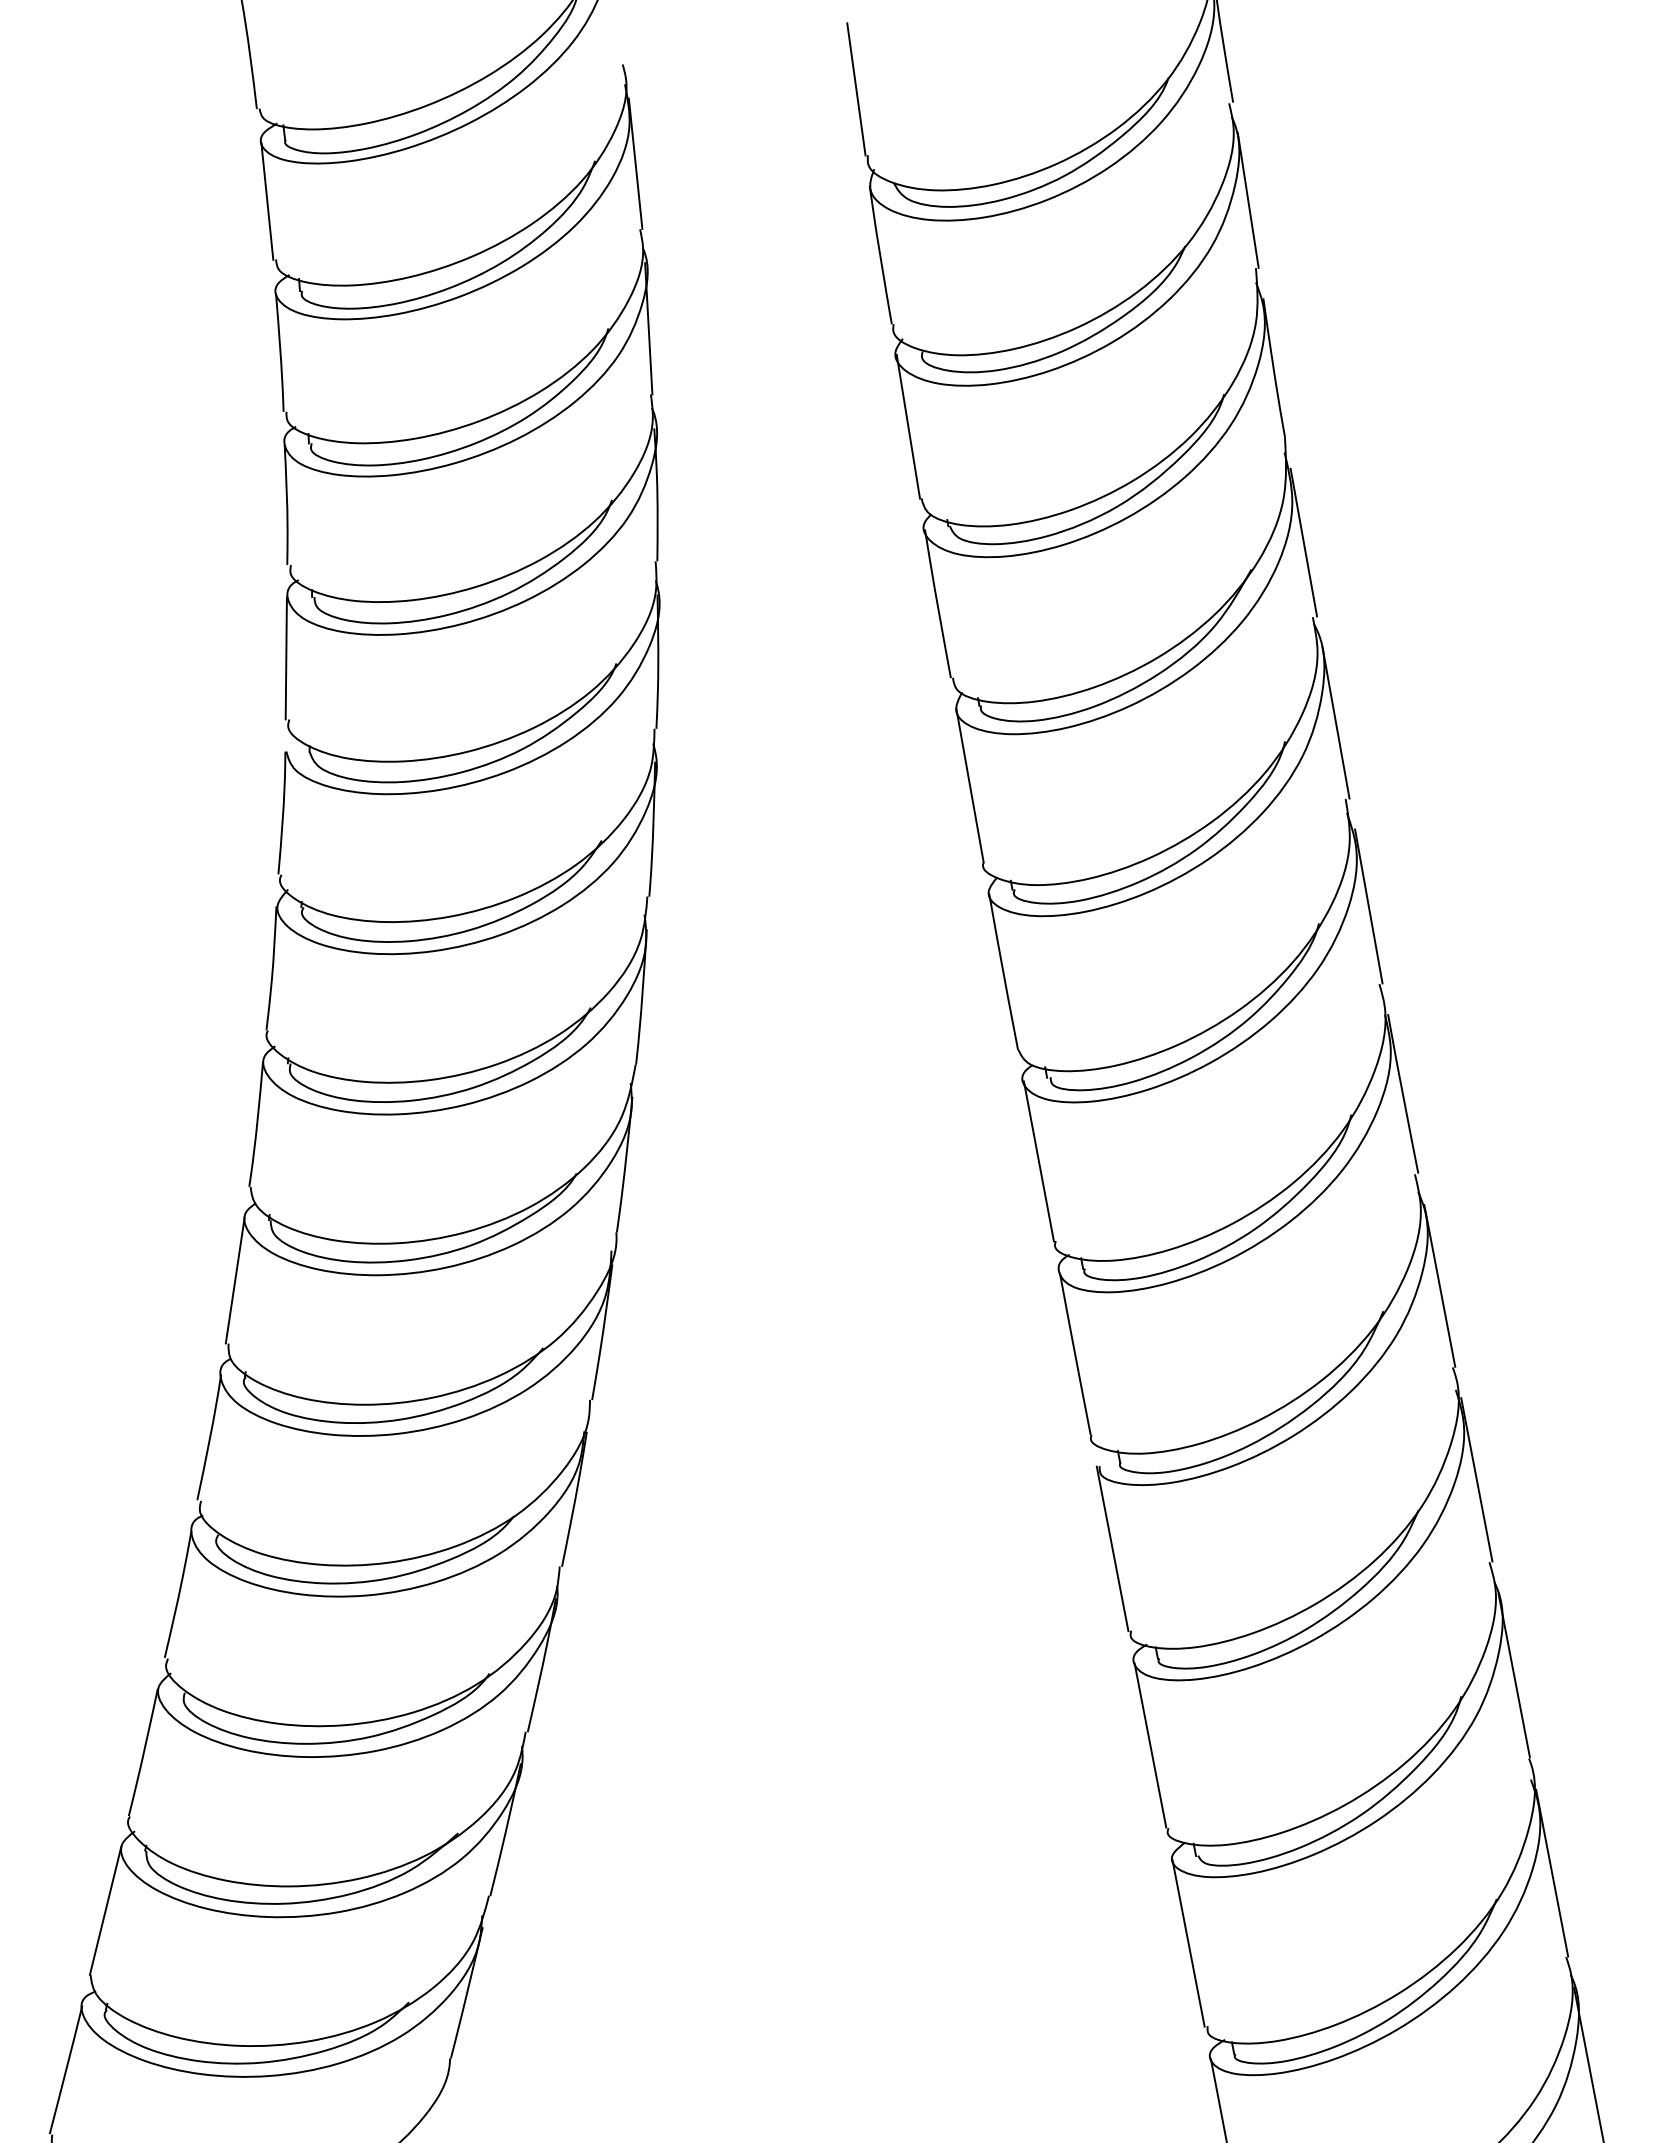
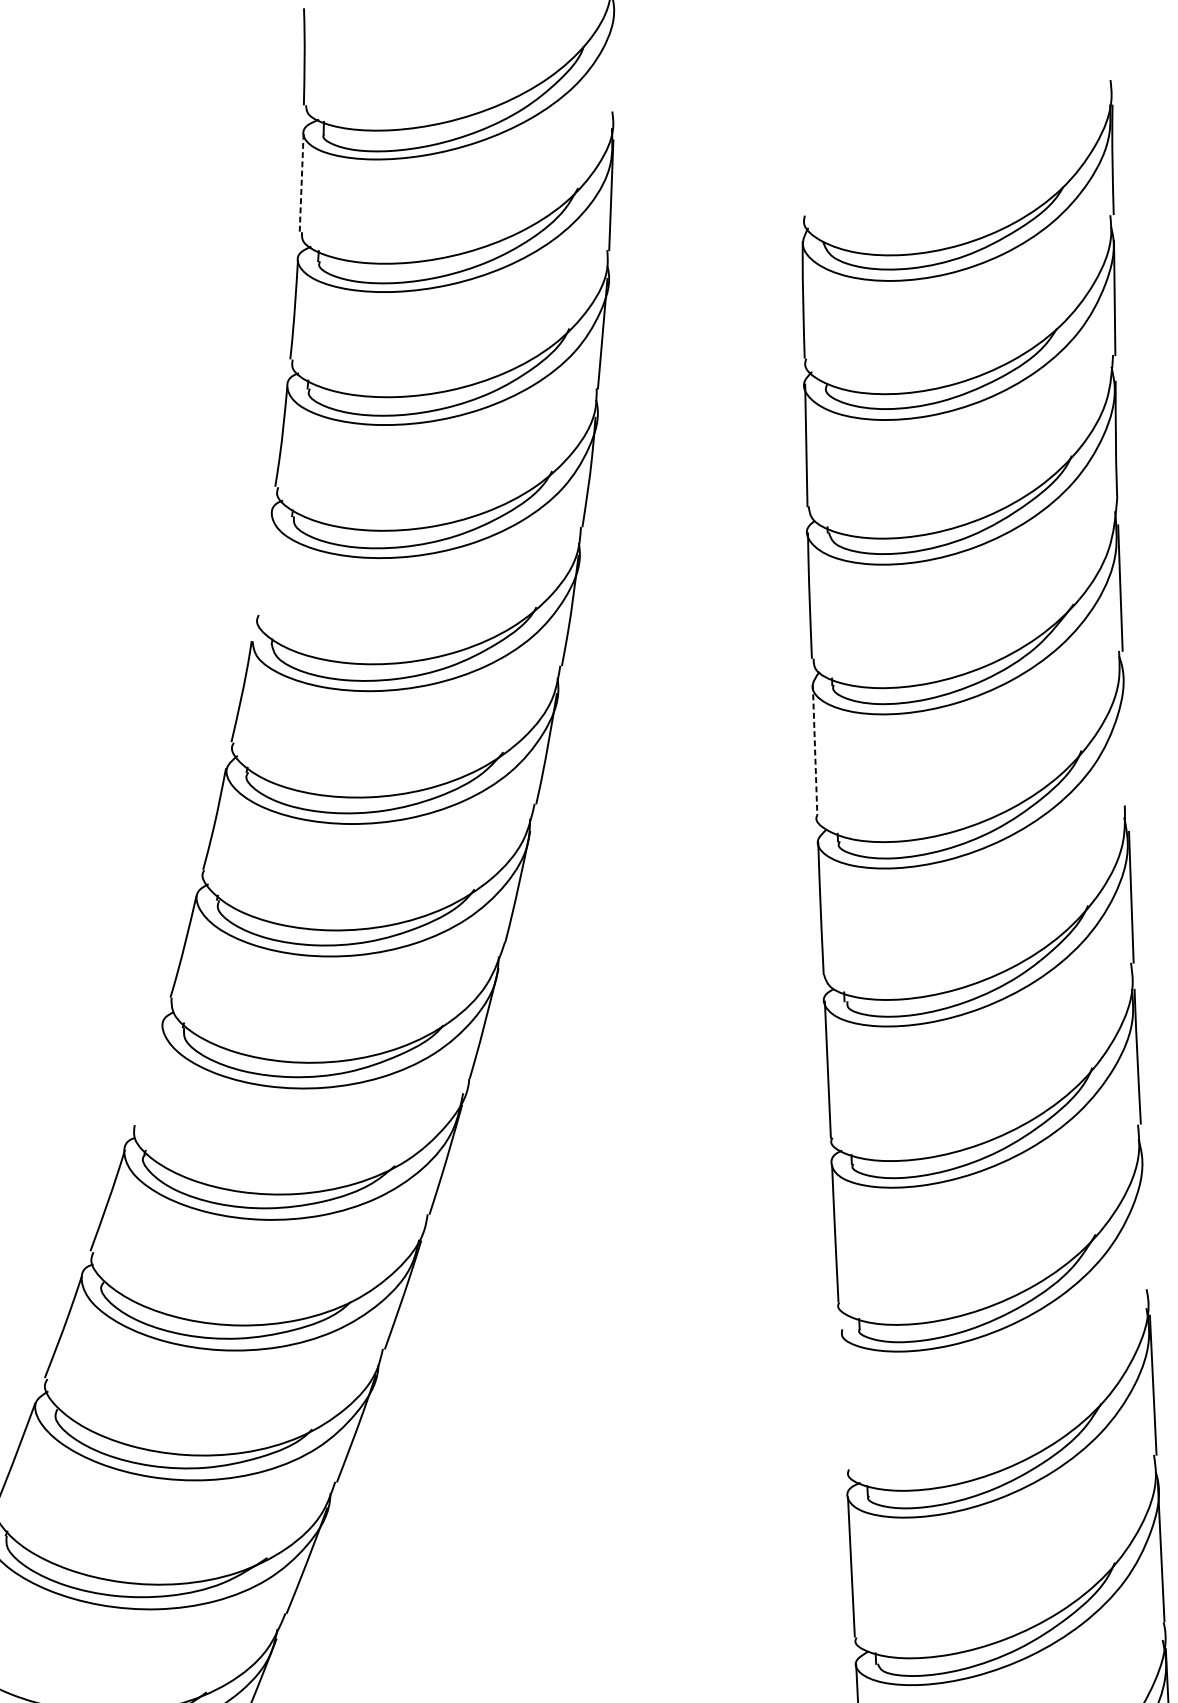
line: (856, 89) -> (803, 159), removed
line: (267, 201) -> (301, 183), solid -> dashed
line: (285, 658) -> (262, 564), removed
line: (1335, 722) -> (1125, 740), removed
line: (970, 785) -> (815, 750), solid -> dashed
line: (234, 1280) -> (147, 1073), removed
line: (1439, 1285) -> (1145, 1219), removed
line: (1112, 1548) -> (843, 1399), removed

